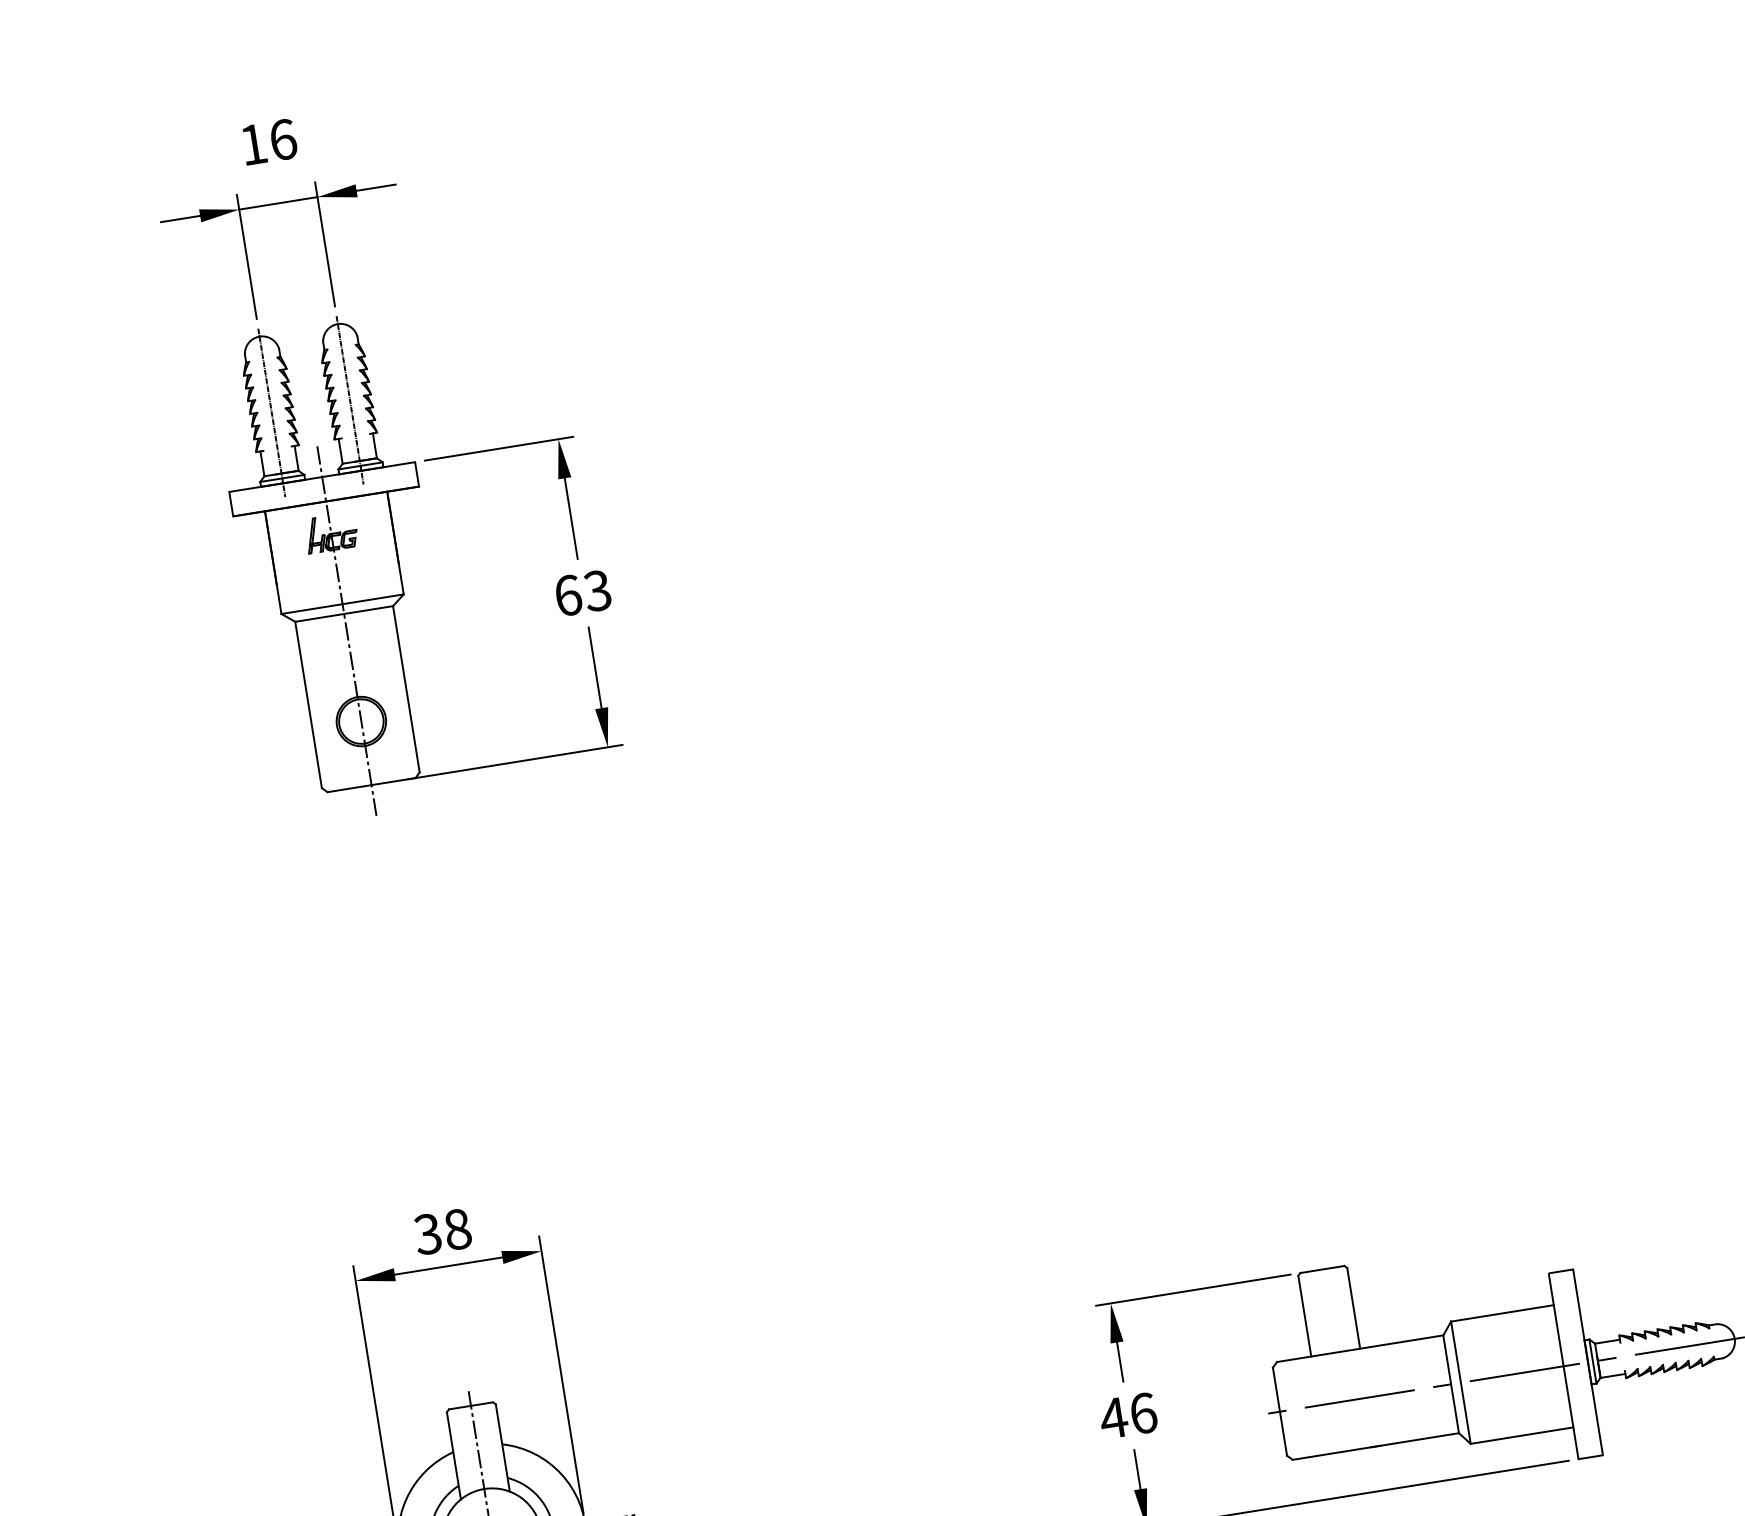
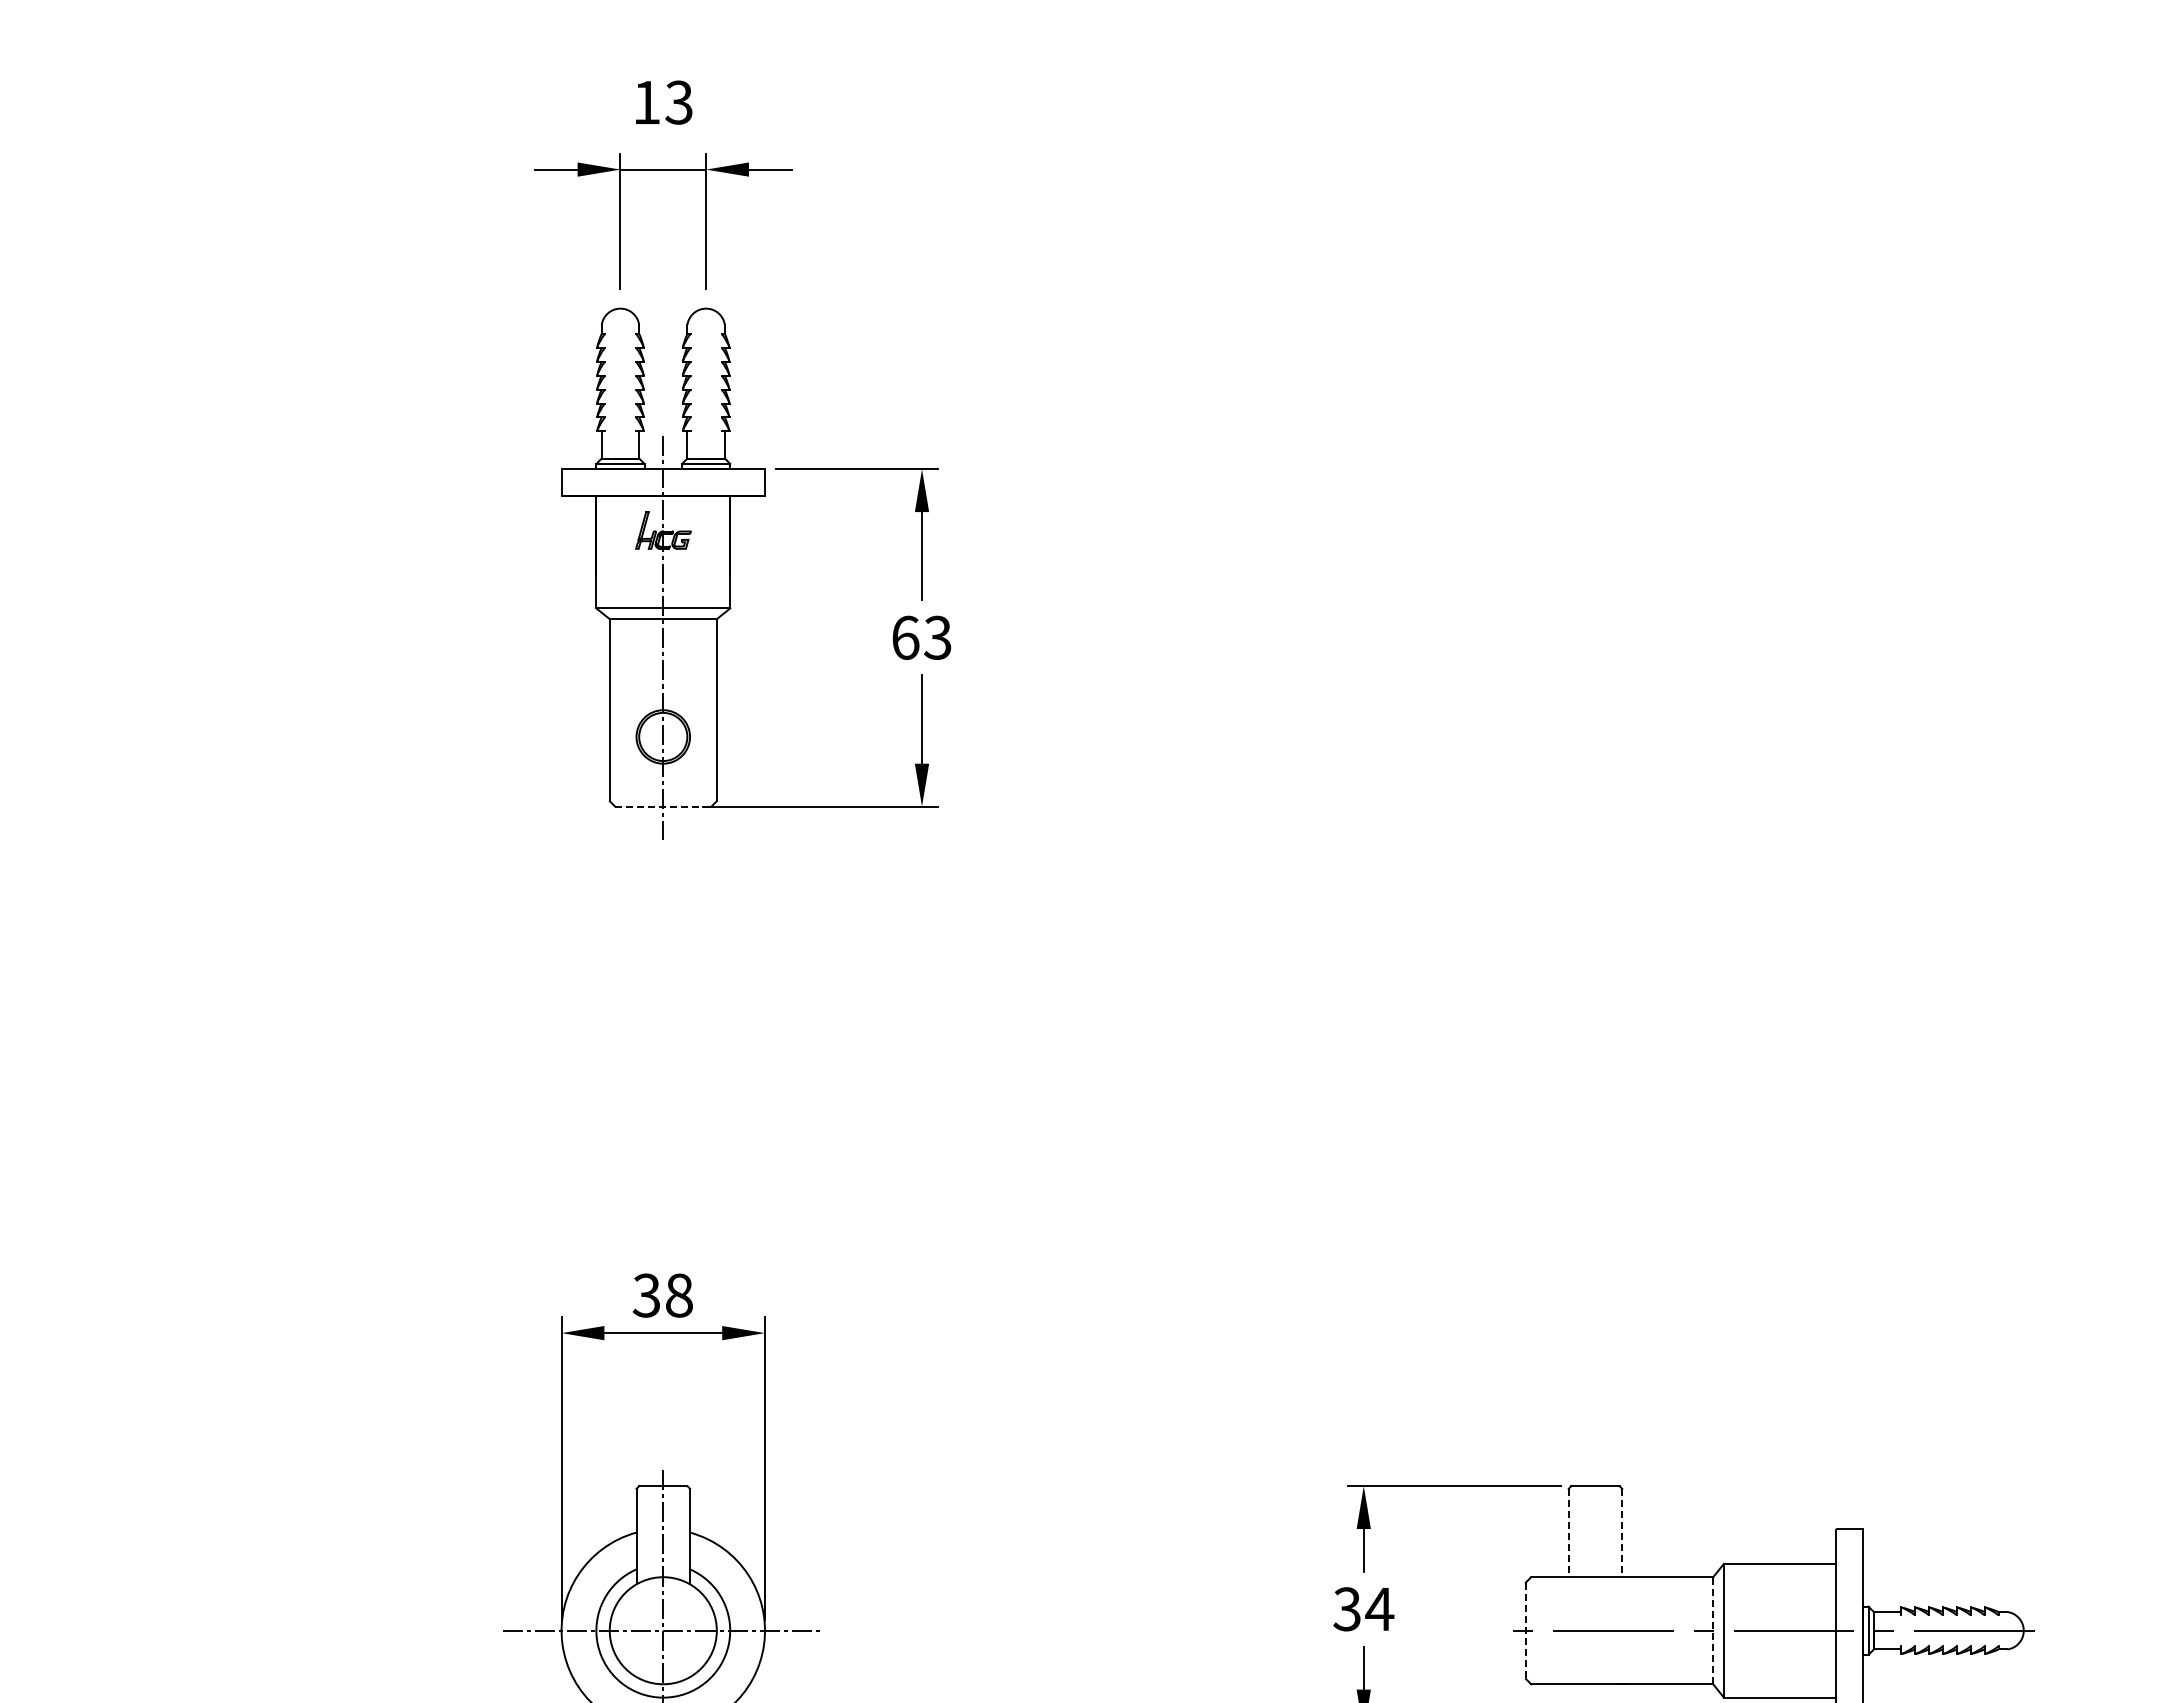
text: (283, 139) -> (679, 102), 16 -> 13
line: (350, 399) -> (706, 391), removed
line: (271, 412) -> (620, 391), removed
line: (371, 785) -> (663, 806), solid -> dashed
line: (1354, 1308) -> (1622, 1533), solid -> dashed
line: (1304, 1316) -> (1568, 1533), solid -> dashed
line: (1451, 1384) -> (1713, 1630), solid -> dashed
line: (1279, 1412) -> (1525, 1631), solid -> dashed
text: (1128, 1416) -> (1363, 1609), 46 -> 34

